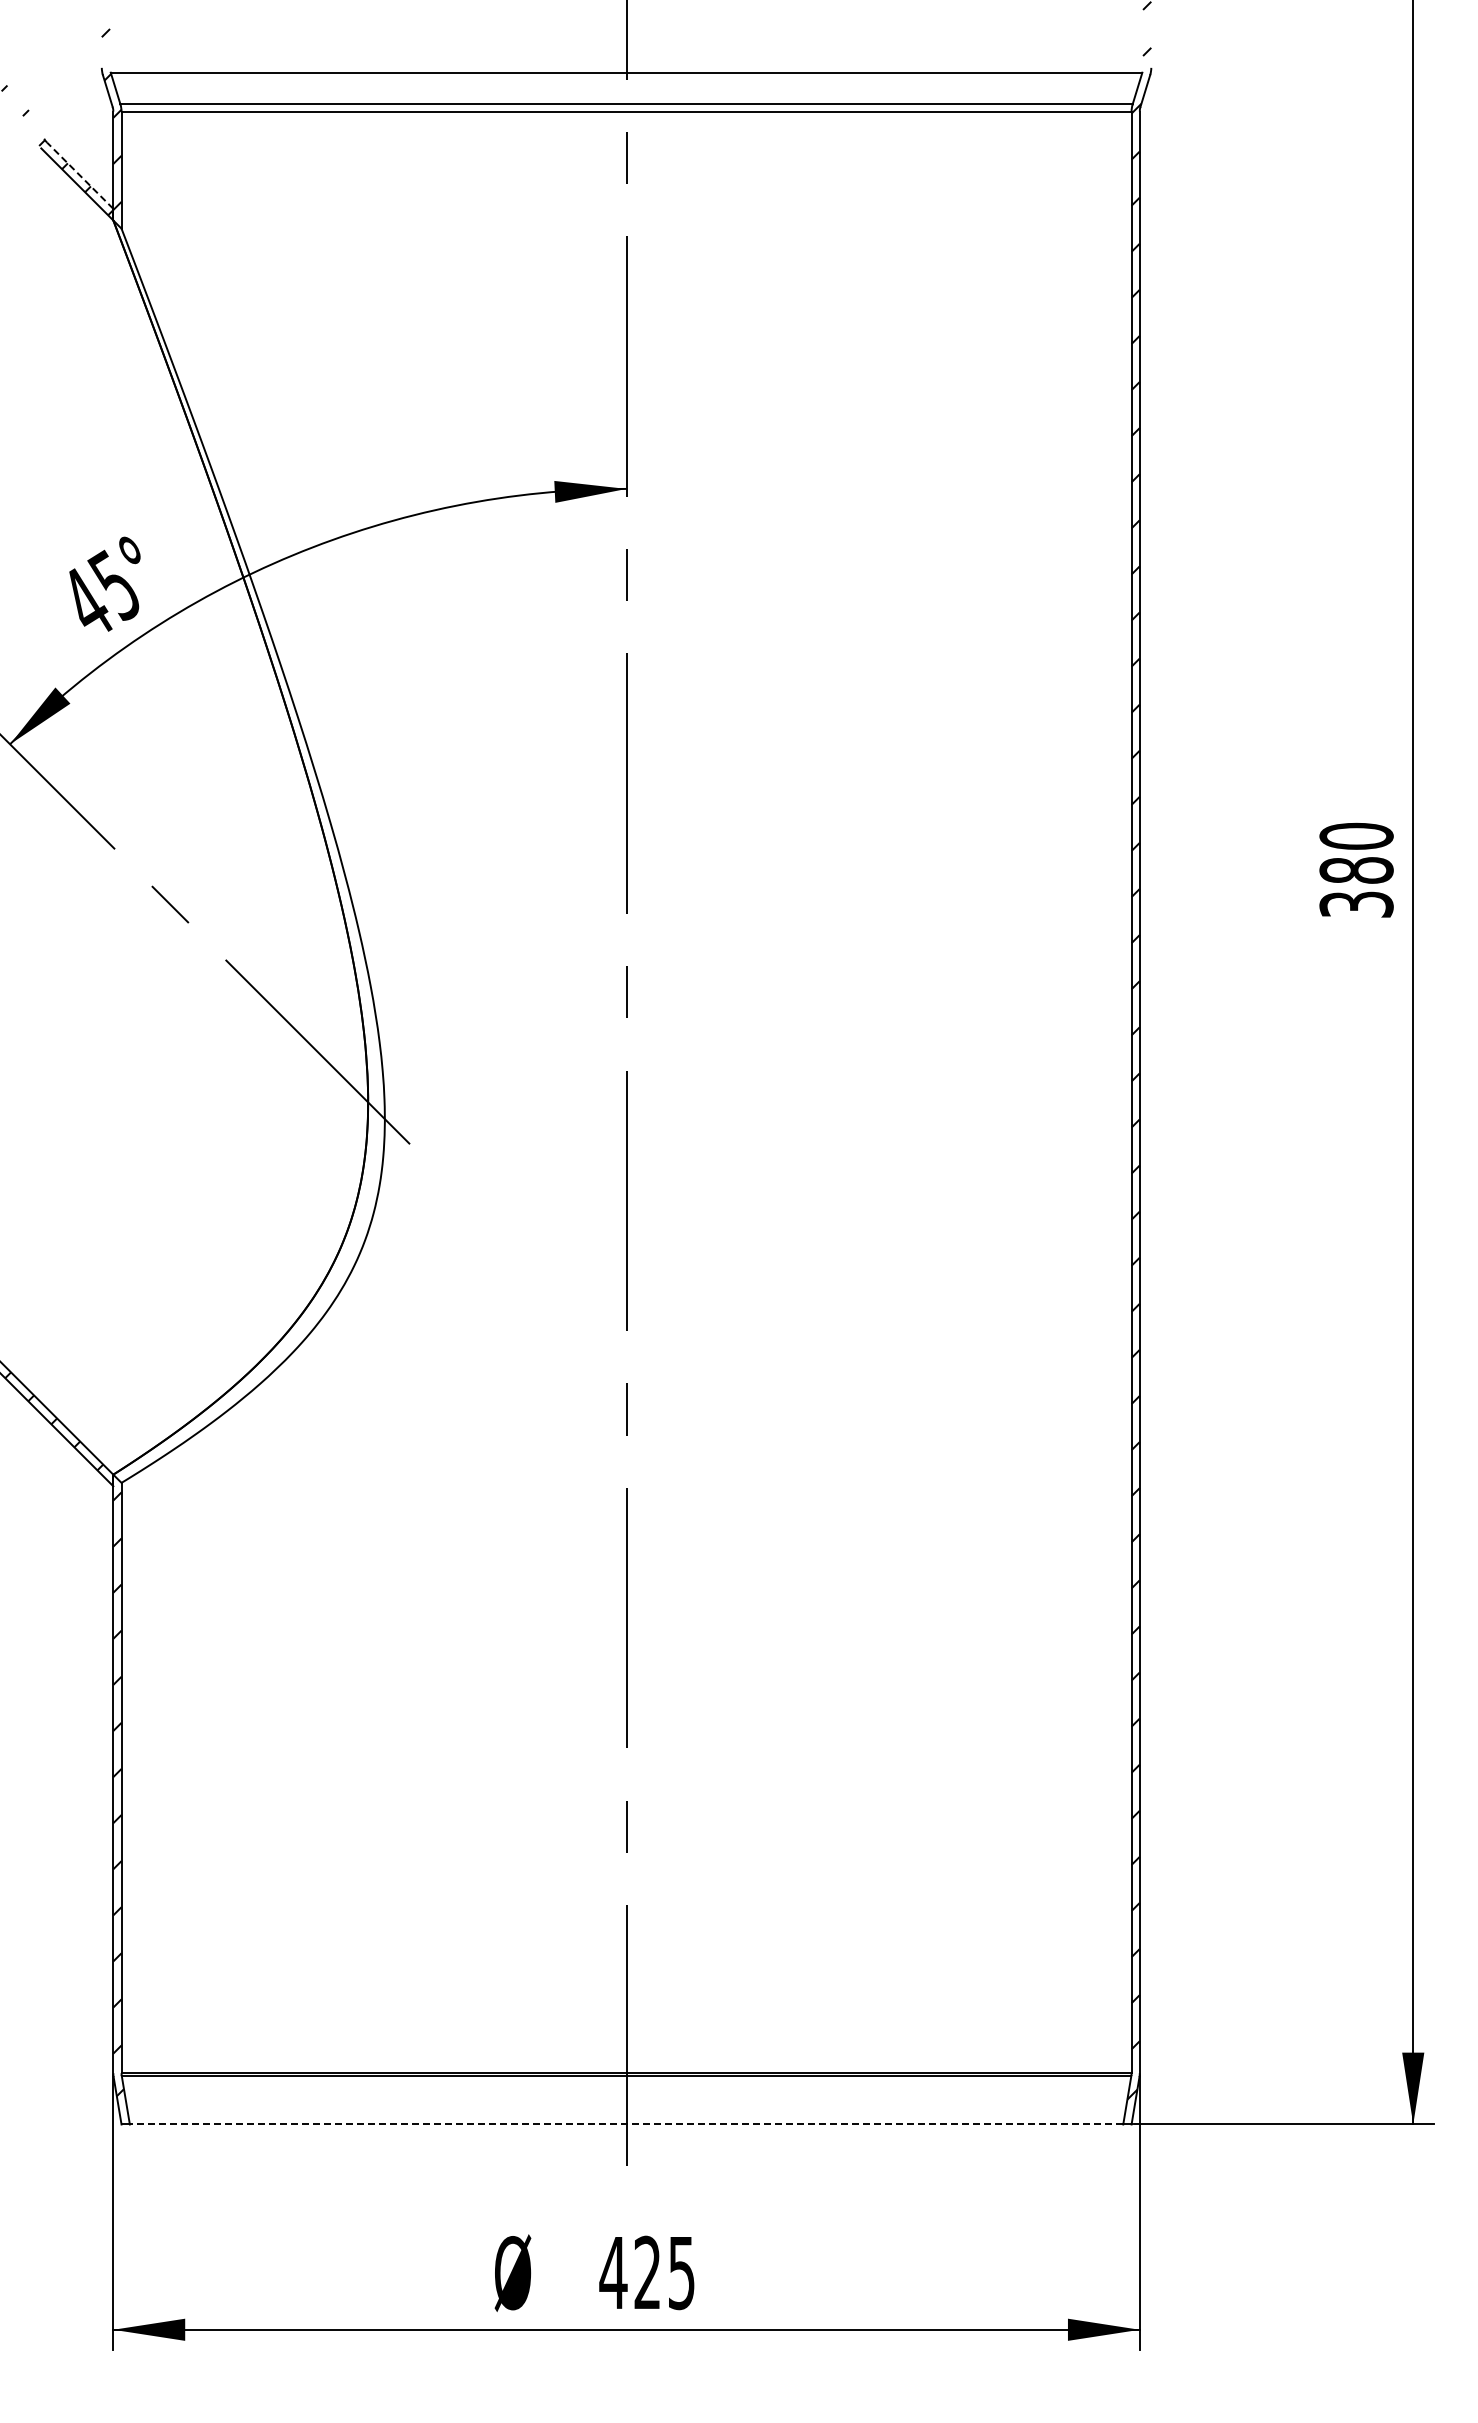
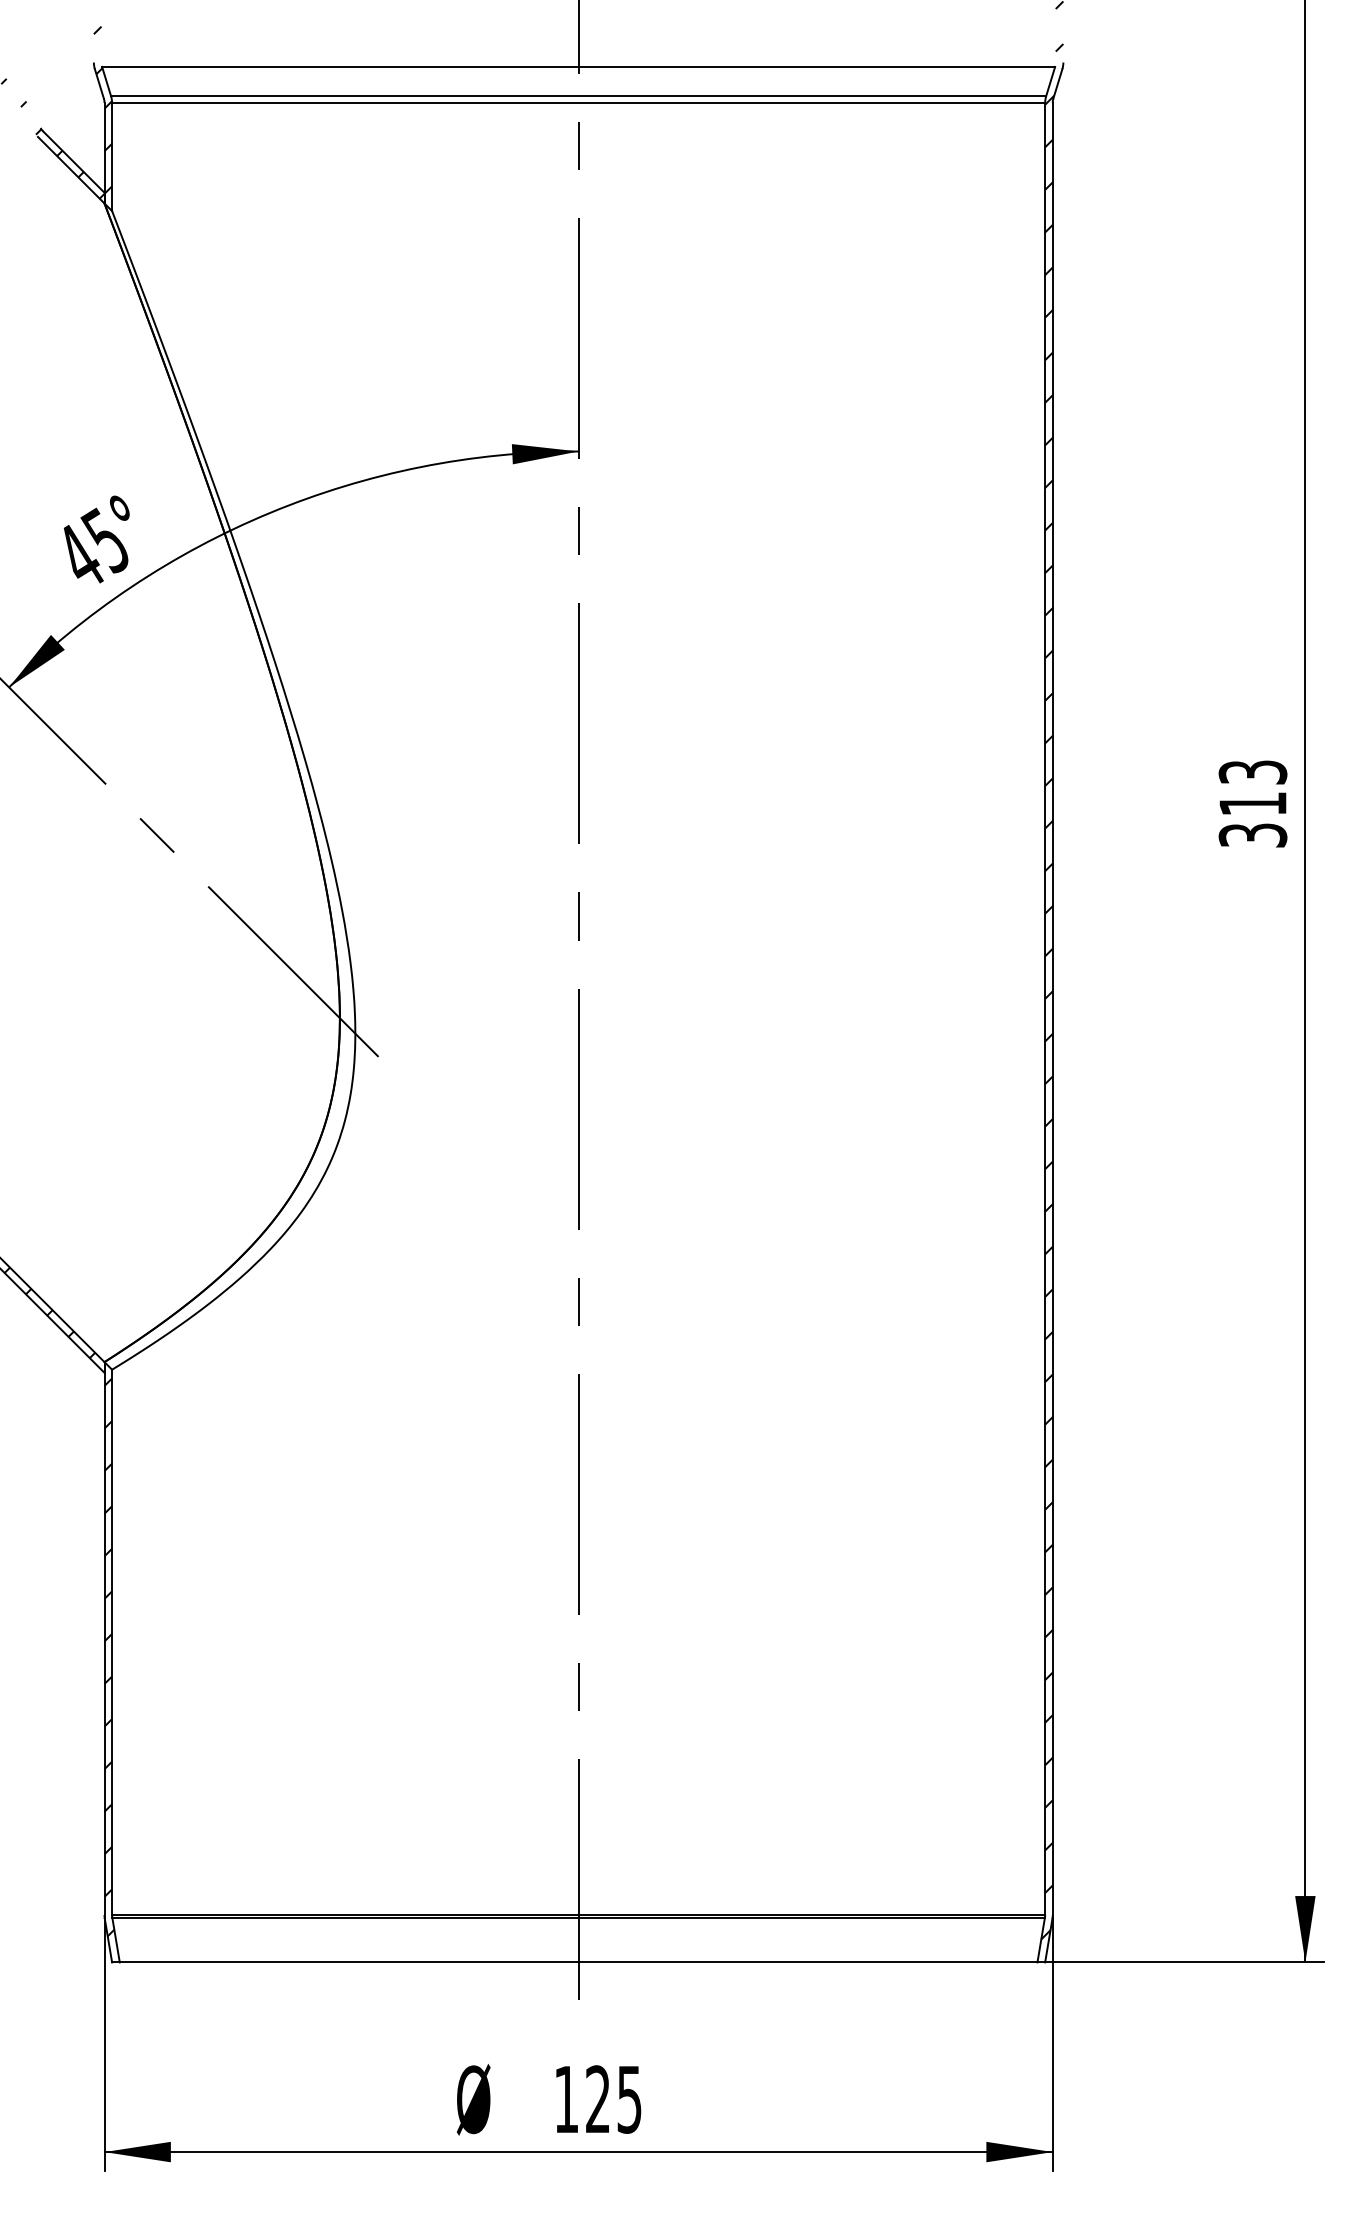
line: (80, 175) -> (74, 161), dashed -> solid
text: (1356, 852) -> (1252, 787), 380 -> 313
line: (626, 2124) -> (578, 1962), dashed -> solid
text: (613, 2272) -> (566, 2099), 425 -> 125

